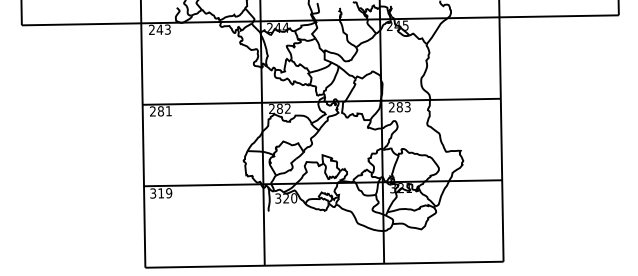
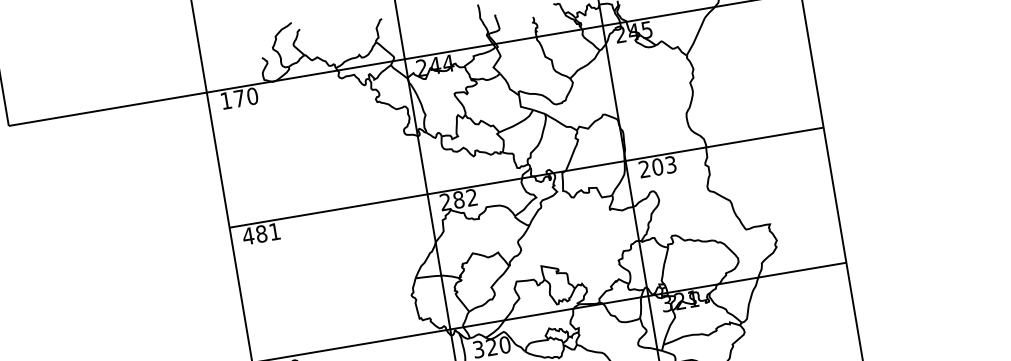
text: (159, 29) -> (238, 98), 243 -> 170
text: (399, 107) -> (657, 167), 283 -> 203
text: (152, 111) -> (247, 236), 281 -> 481

